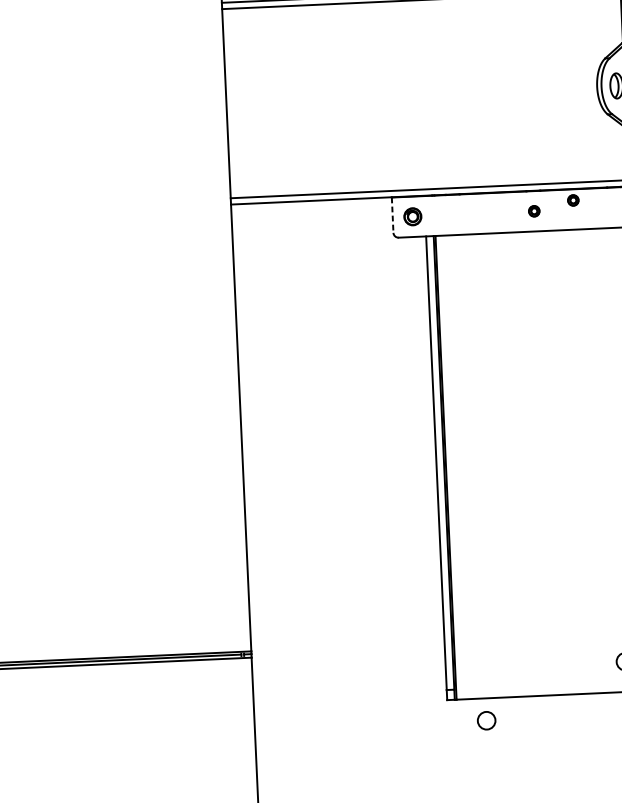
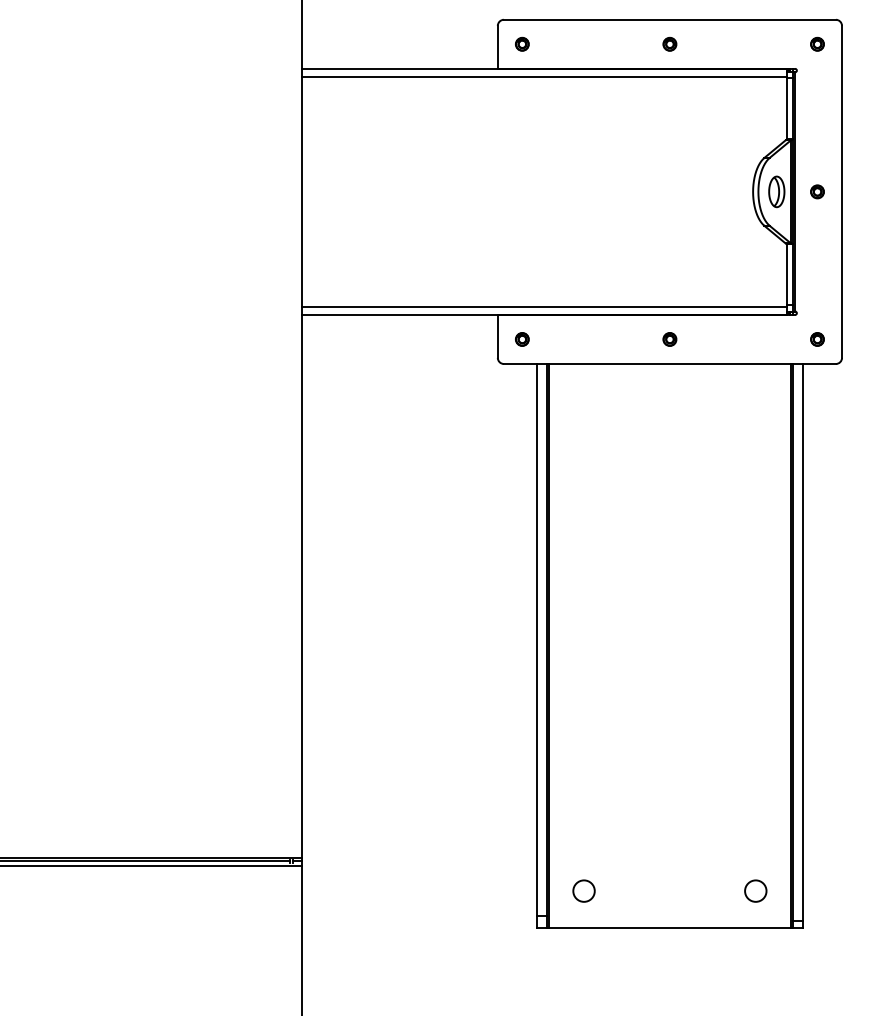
part: (572, 200) -> (717, 328), removed
line: (392, 215) -> (497, 336), dashed -> solid
part: (413, 216) -> (522, 339), size x0.62
circle: (486, 720) -> (583, 890), moved

